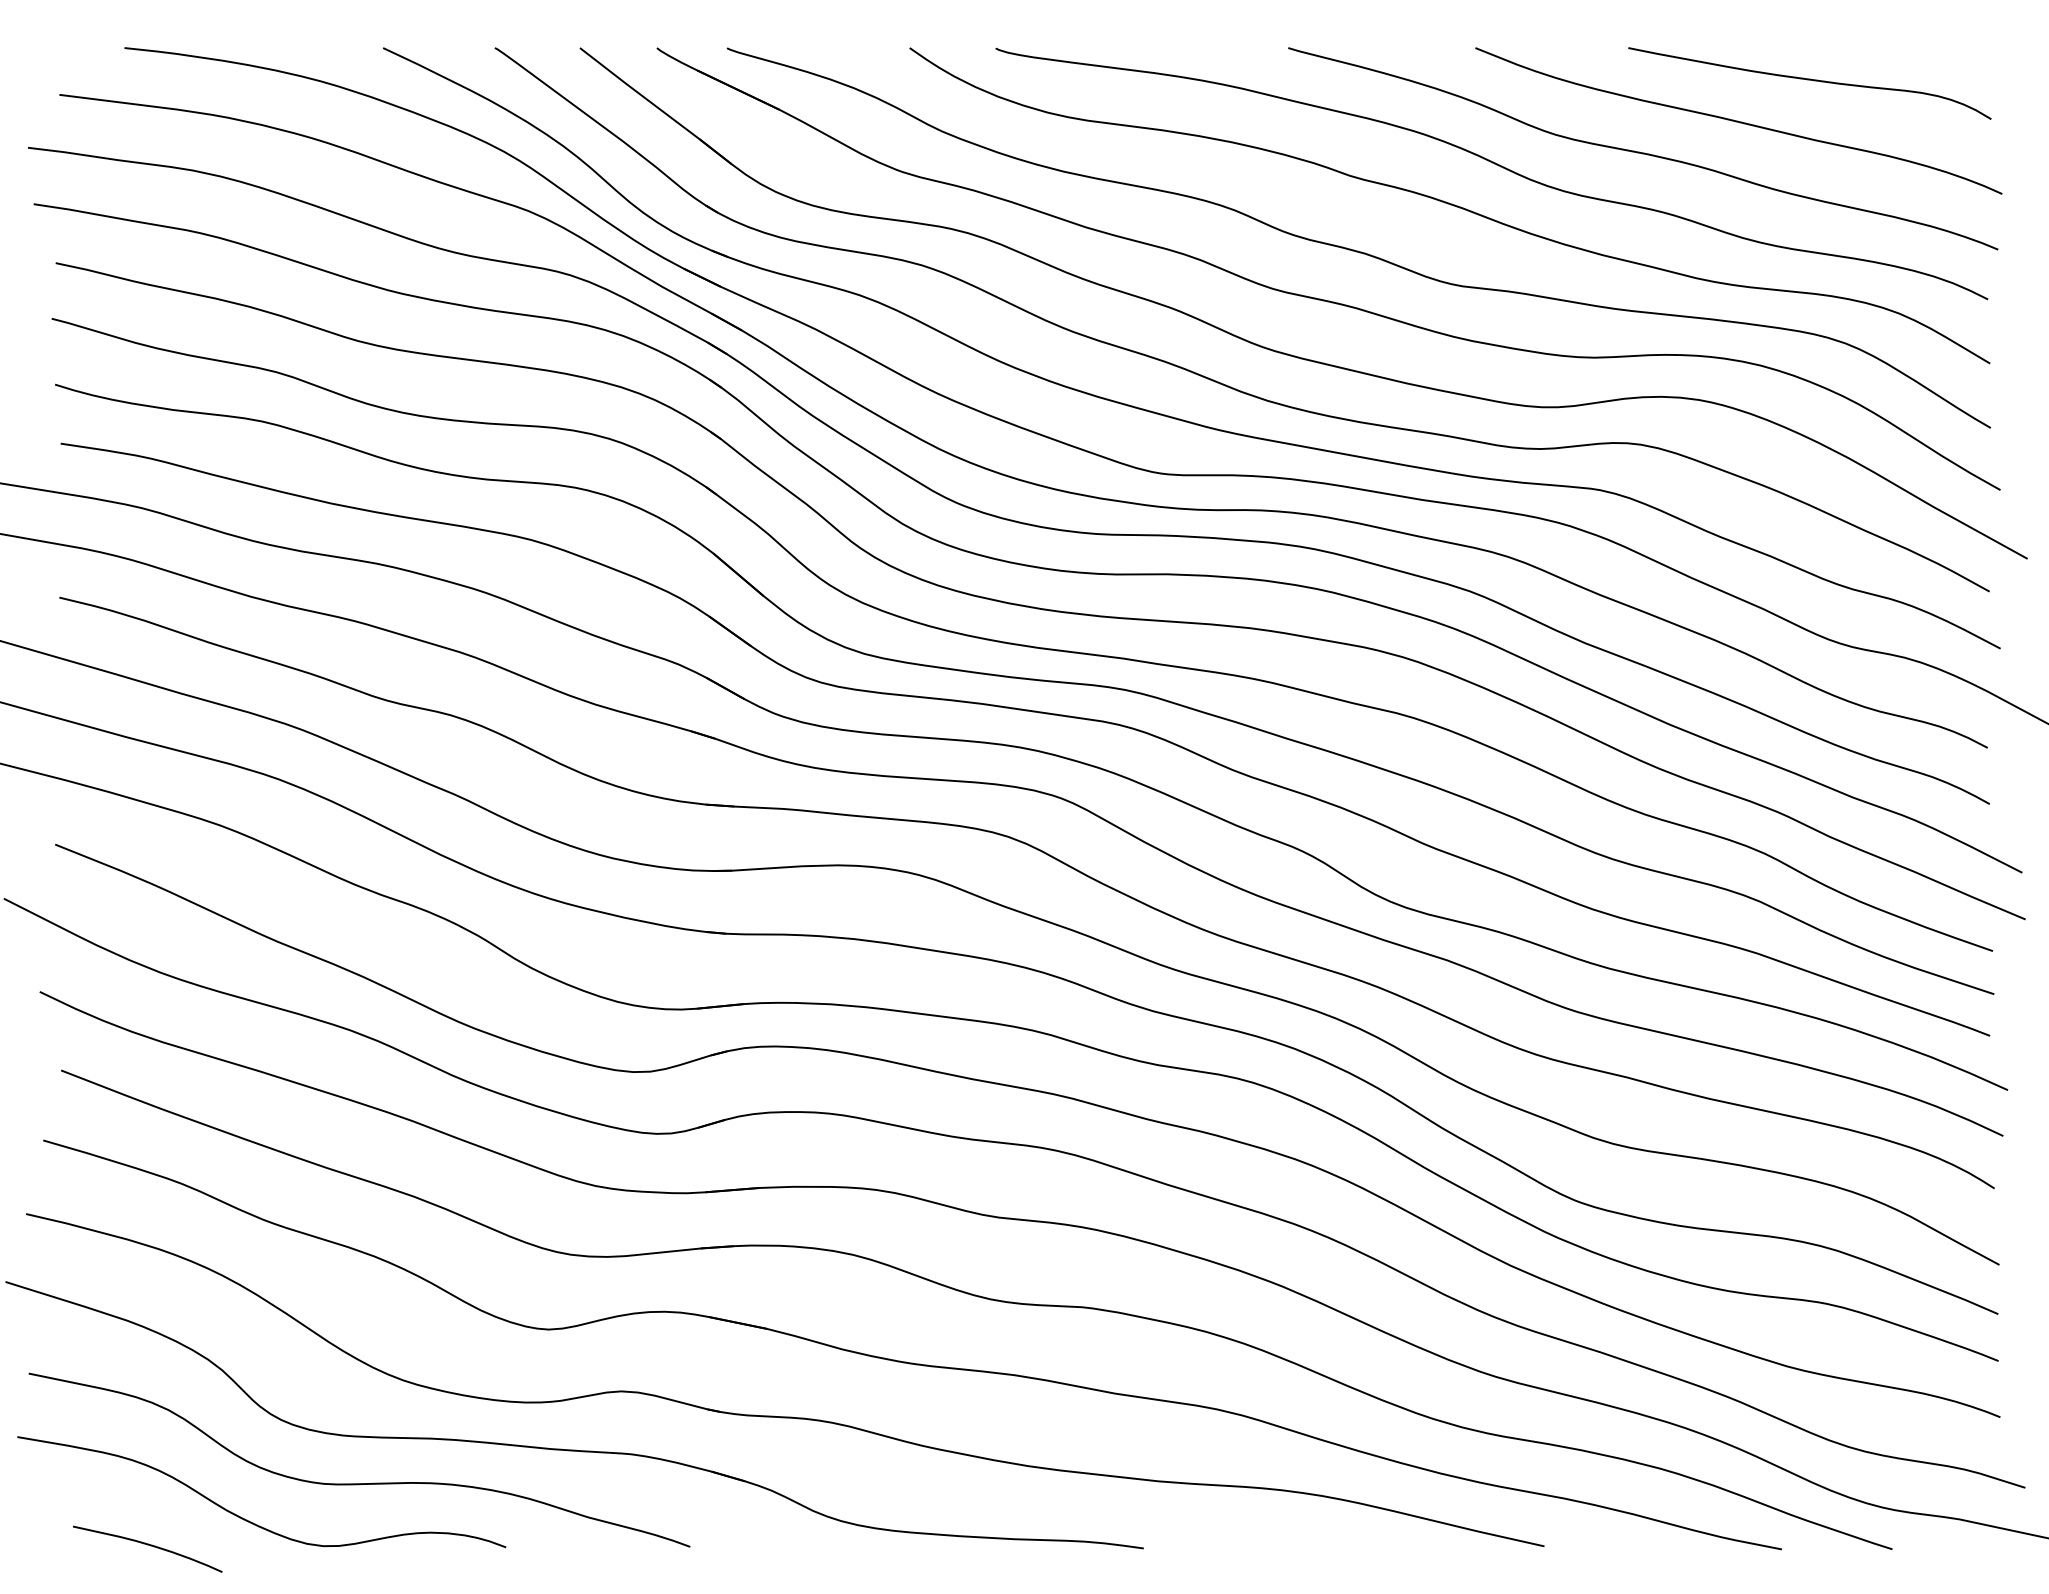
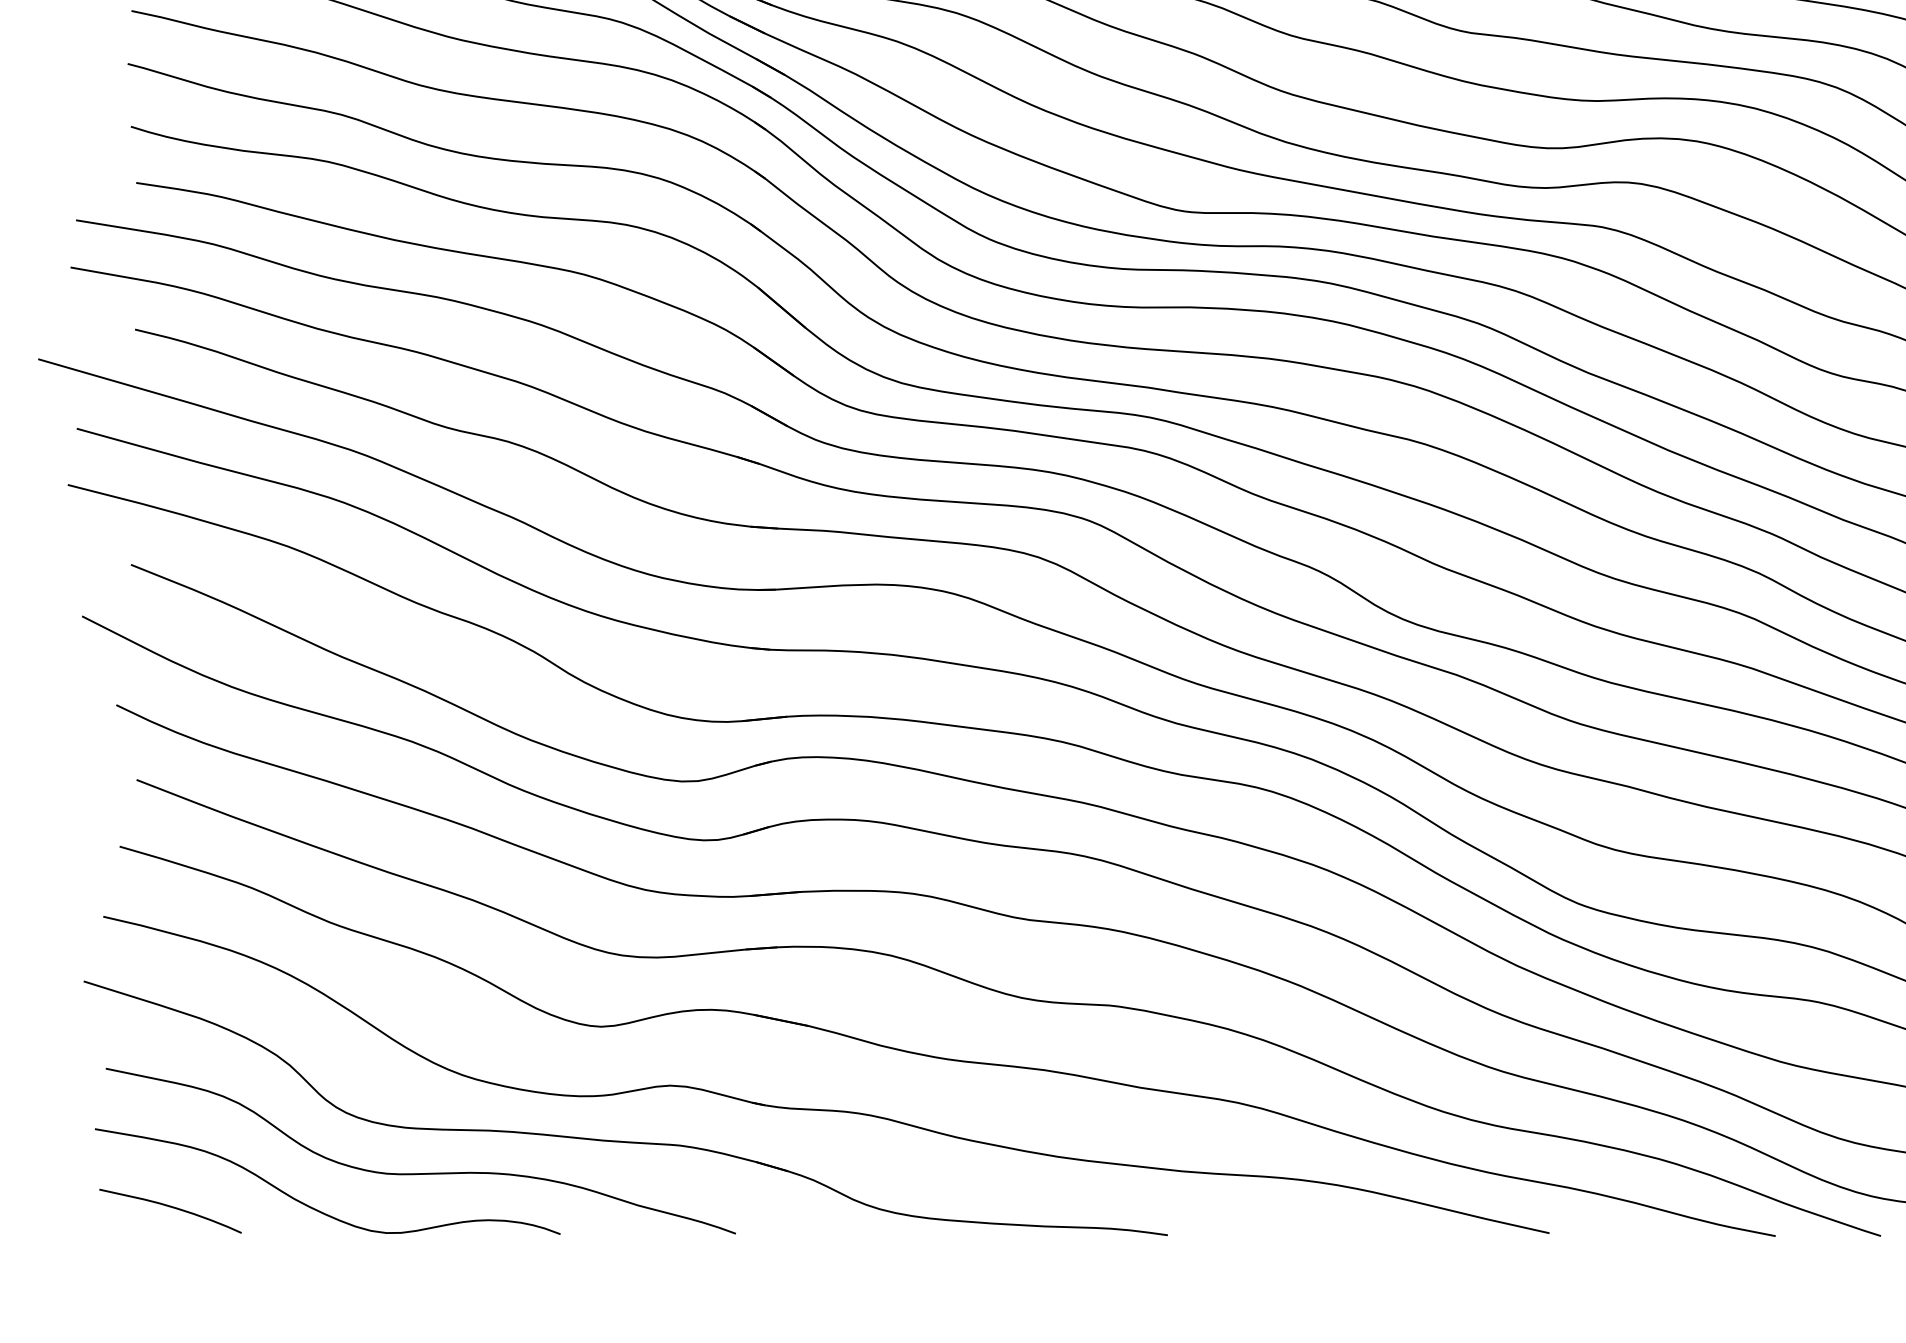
curve: (147, 1545) -> (170, 1207), moved

